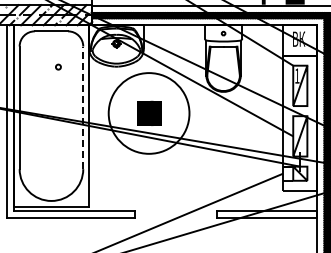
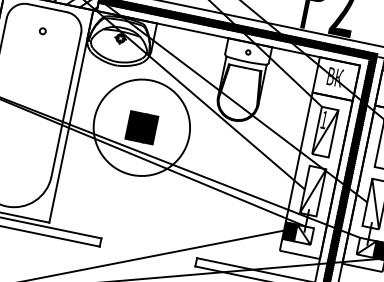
circle: (58, 66) -> (43, 30), moved
line: (83, 107) -> (66, 104), dashed -> solid
fill: (288, 173) -> (290, 231), added

